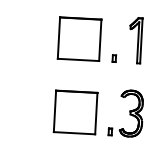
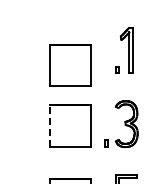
part: (79, 39) -> (70, 65), moved
part: (114, 58) -> (117, 69), moved
line: (55, 110) -> (50, 125), solid -> dashed

